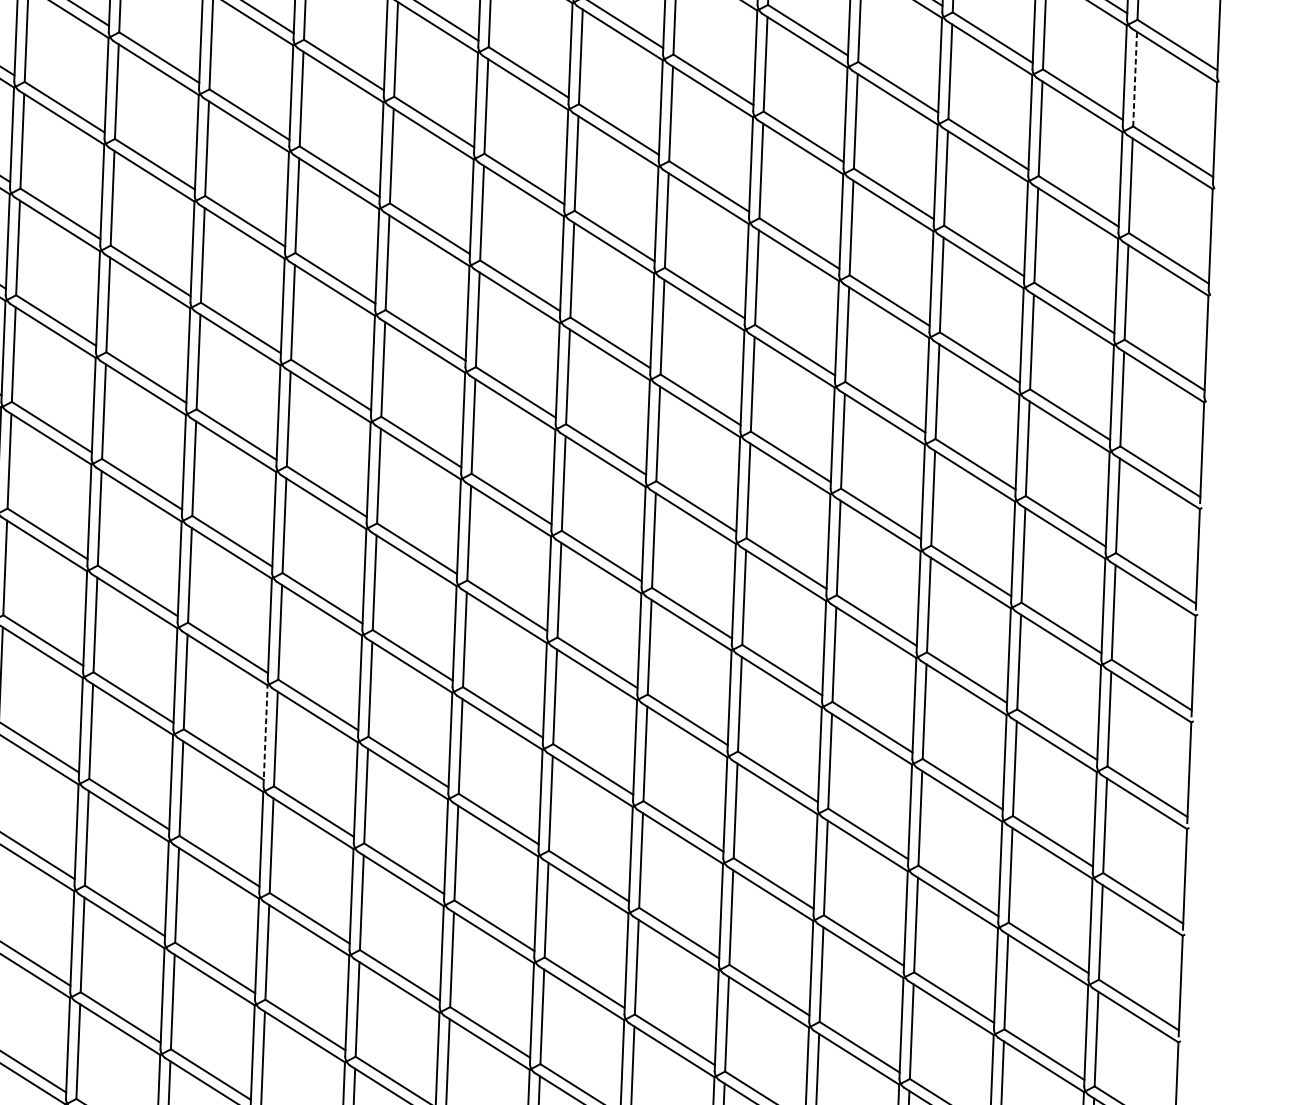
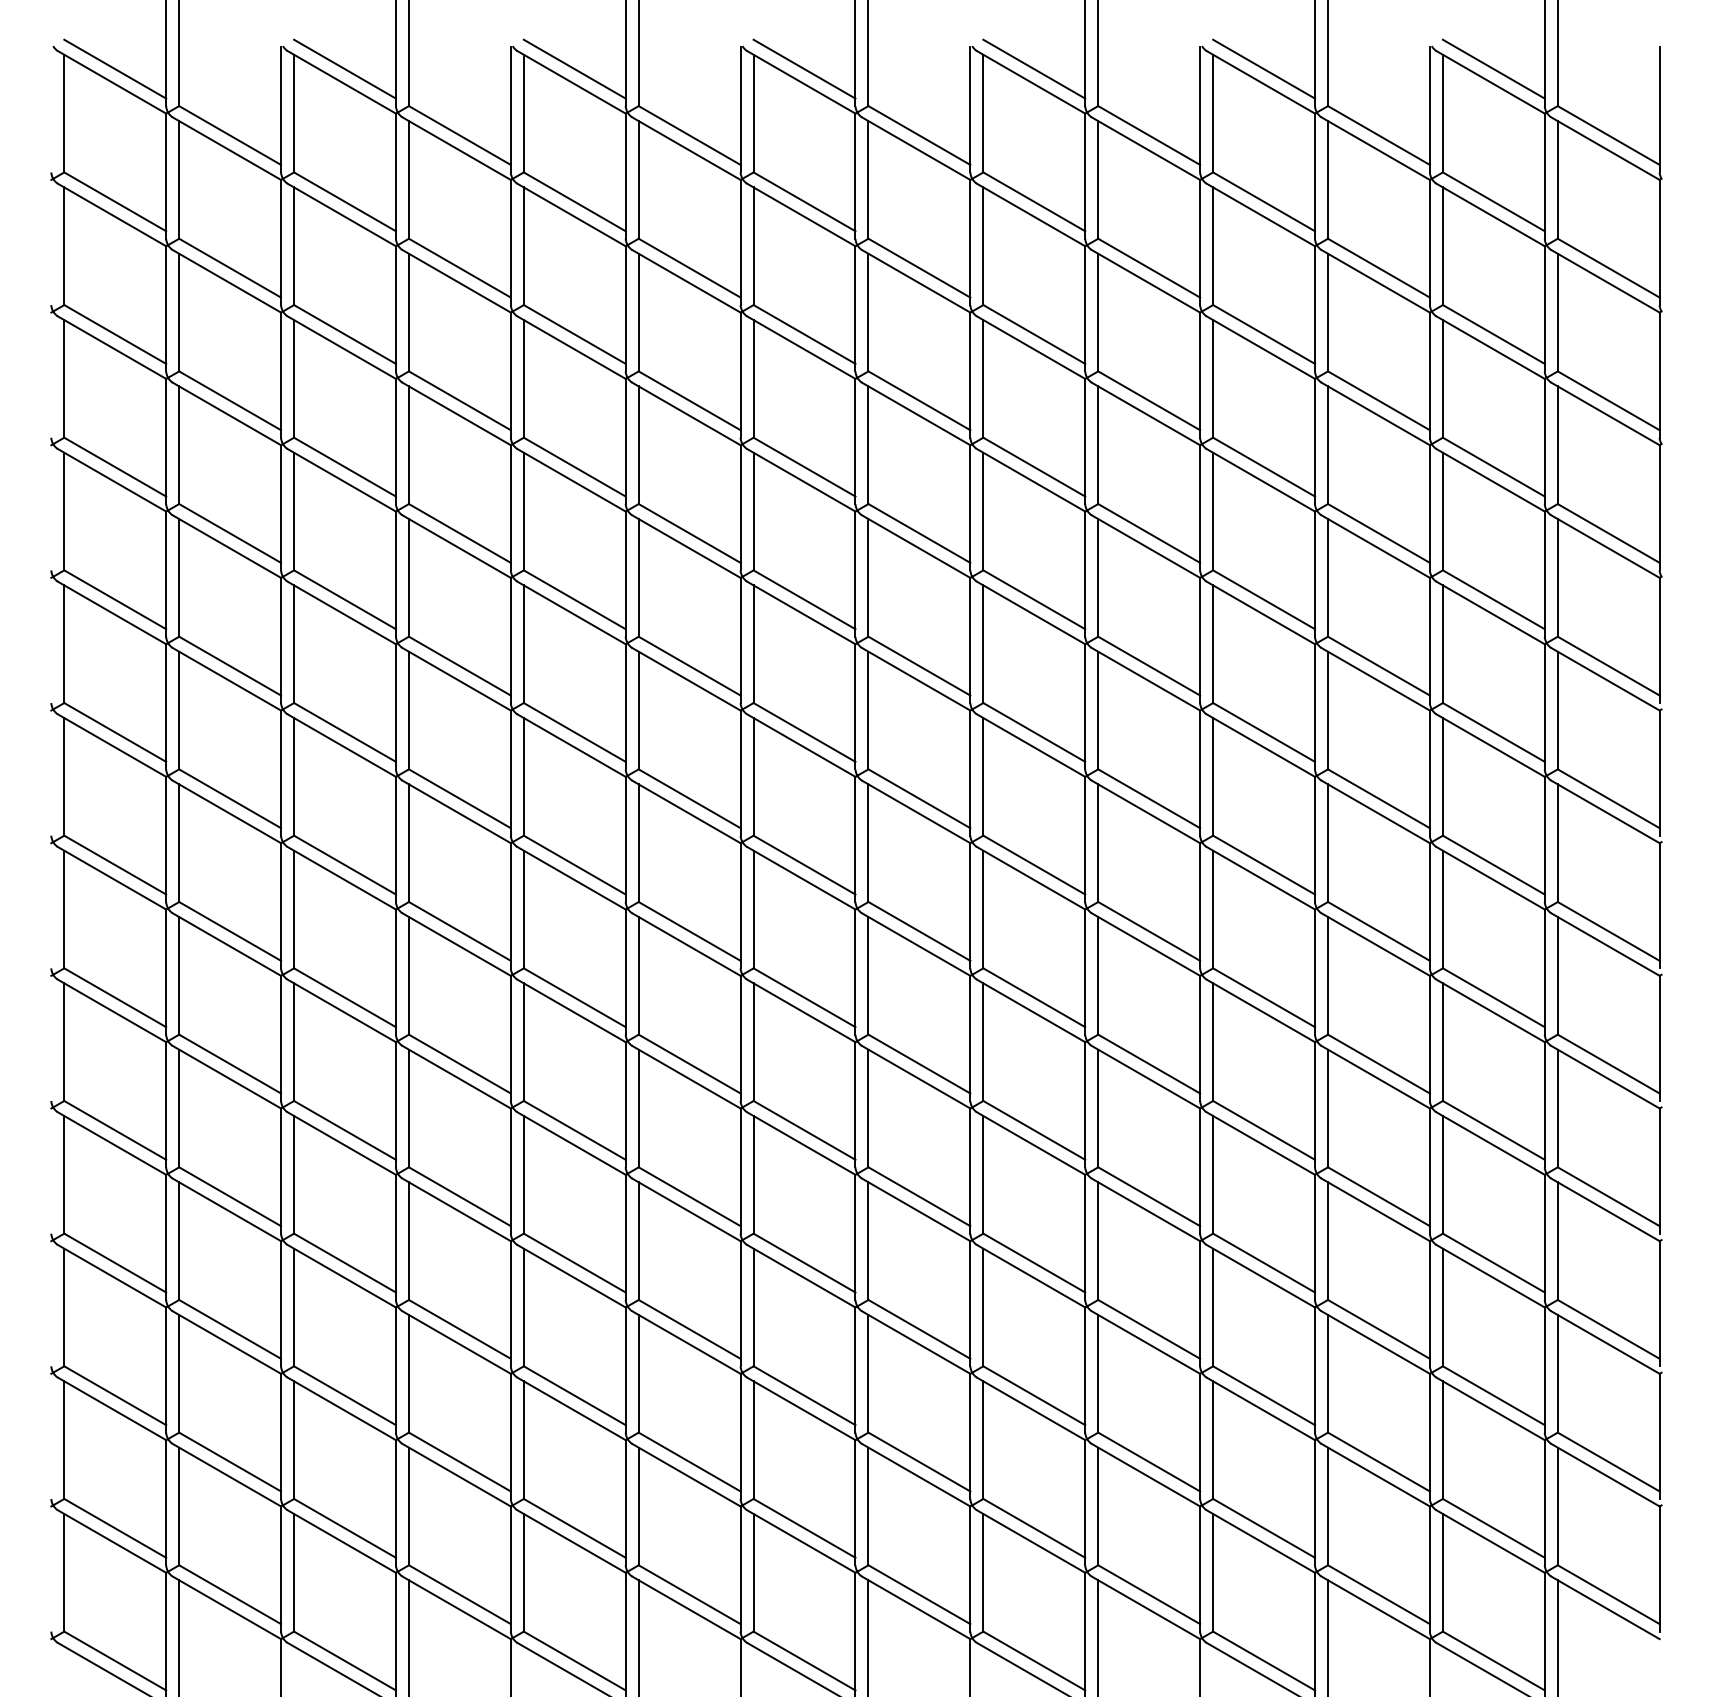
line: (1134, 78) -> (1557, 179), dashed -> solid
line: (265, 735) -> (510, 1038), dashed -> solid

